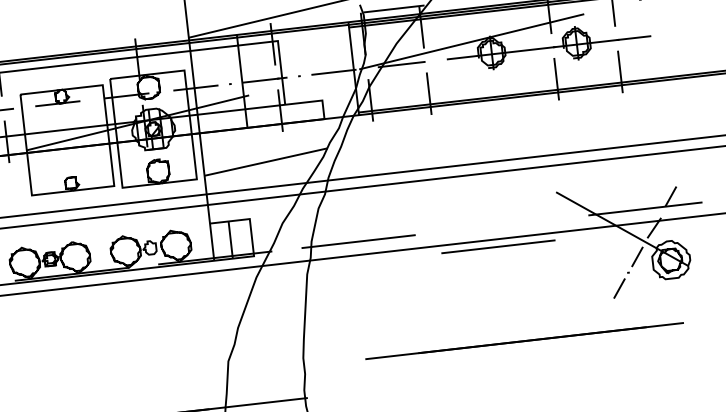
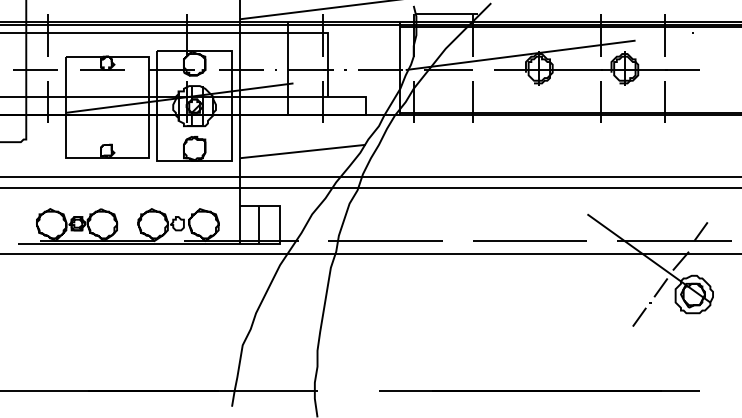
line: (497, 246) -> (529, 240), moved
line: (524, 340) -> (539, 390), moved

